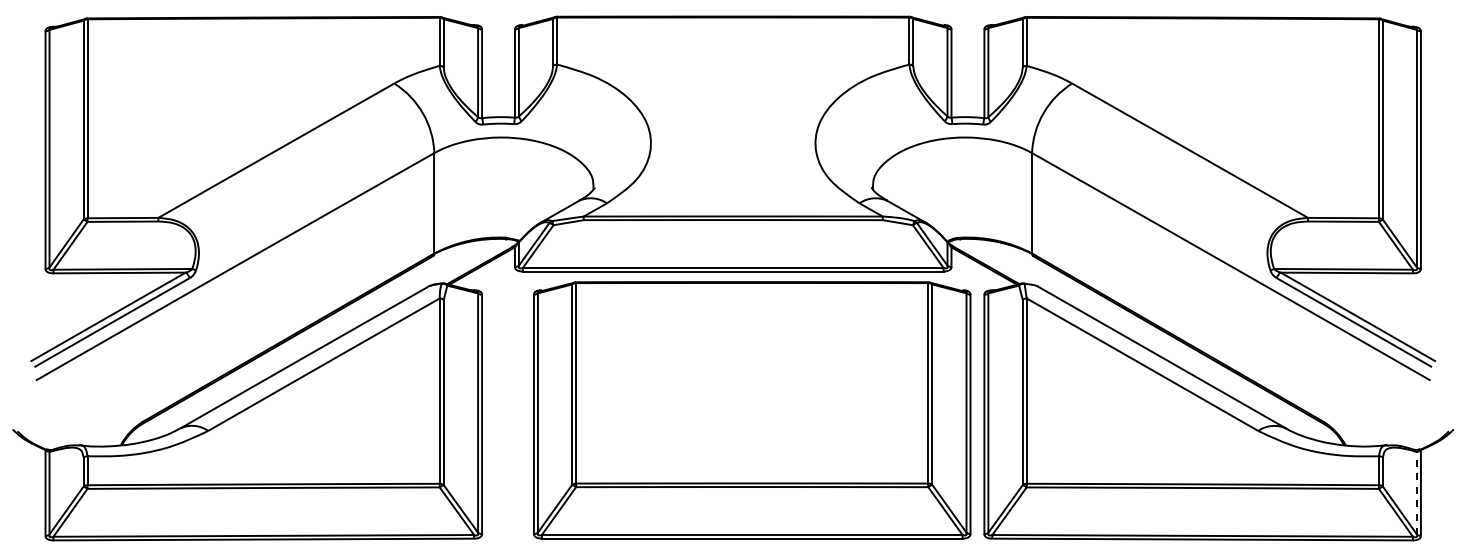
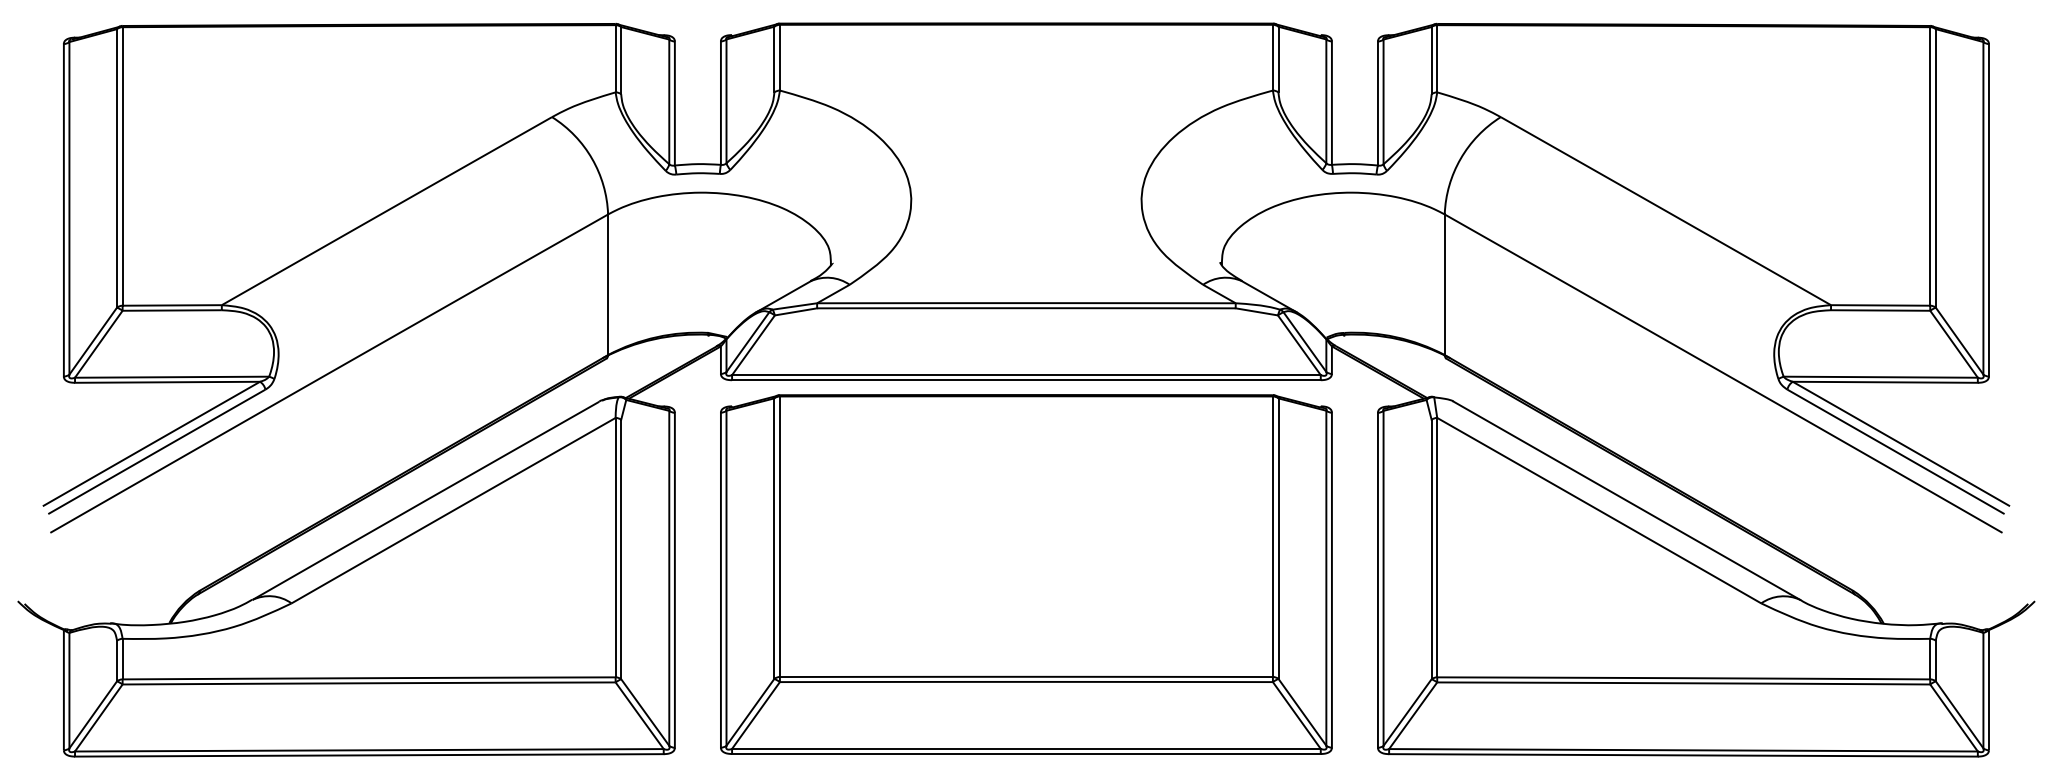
part: (752, 410) -> (1026, 574), moved
line: (1416, 492) -> (1982, 689), dashed -> solid

